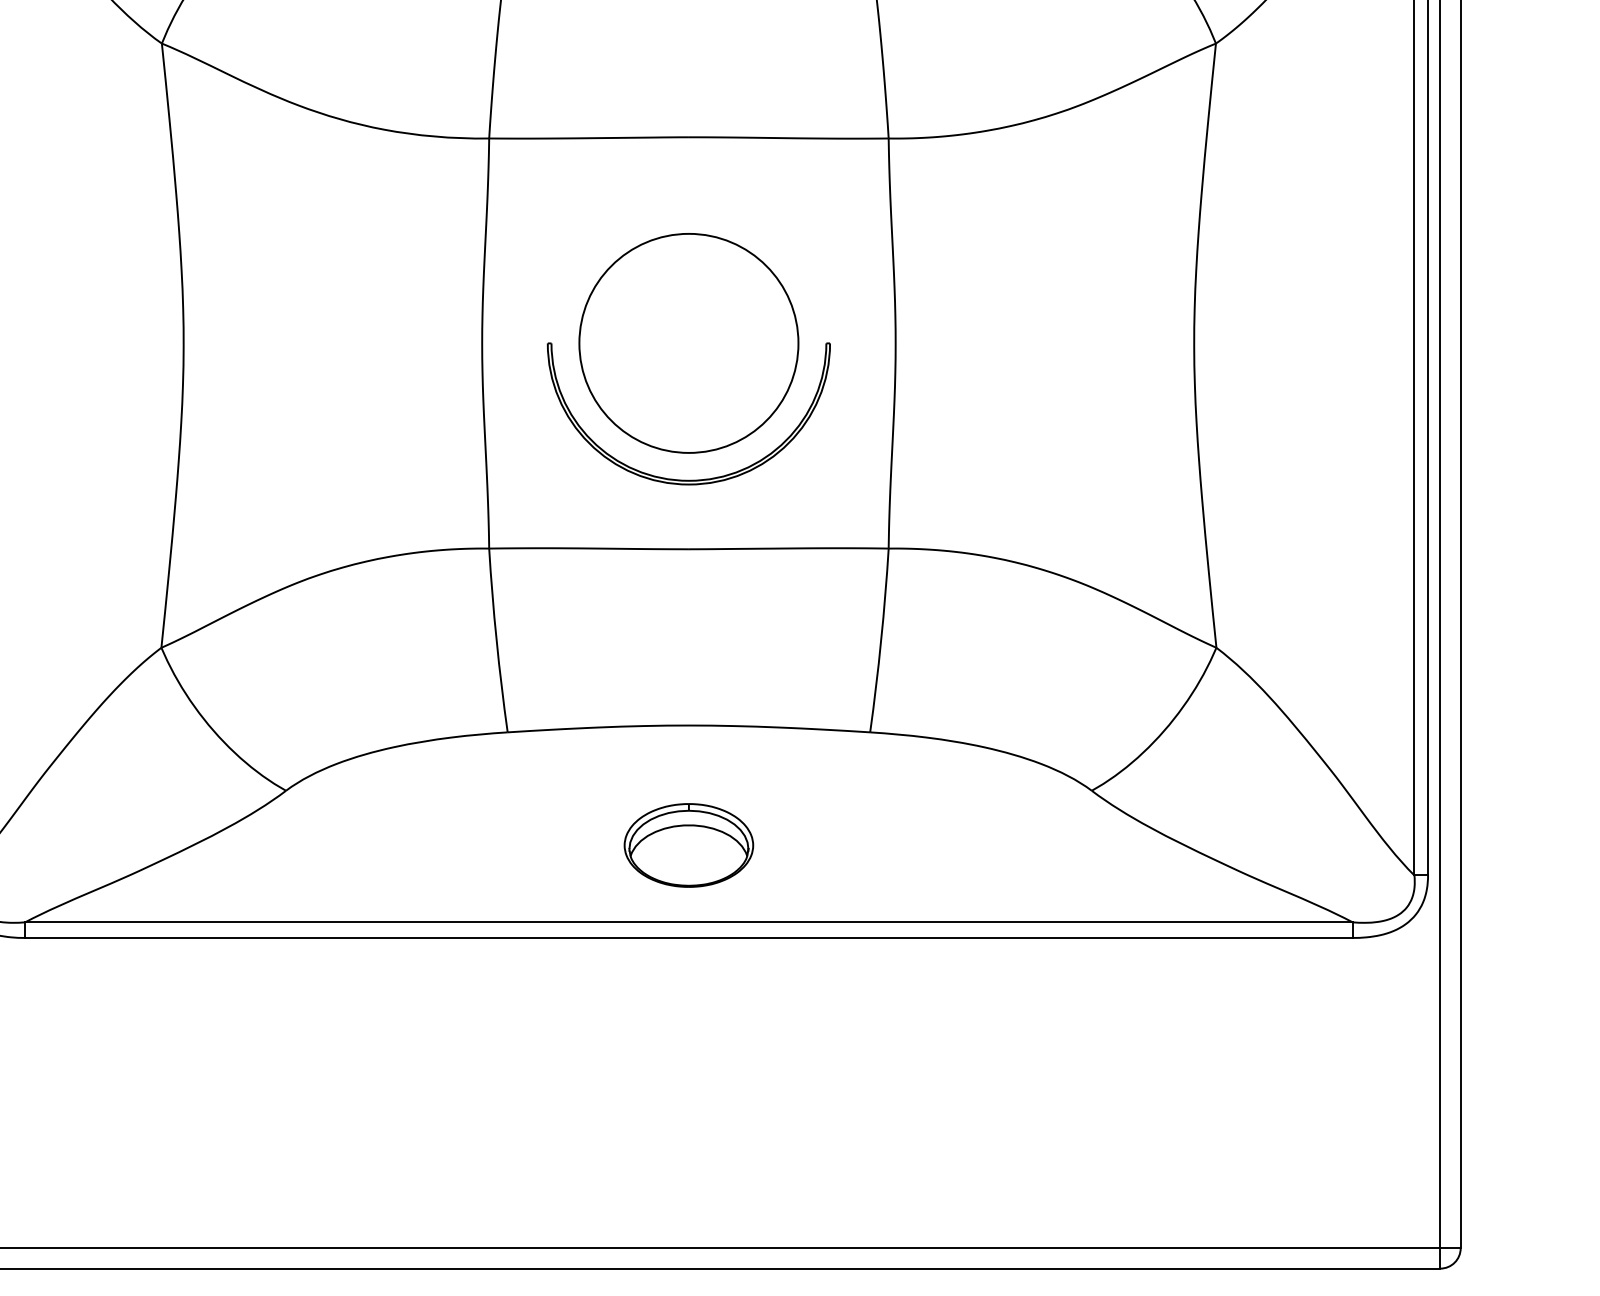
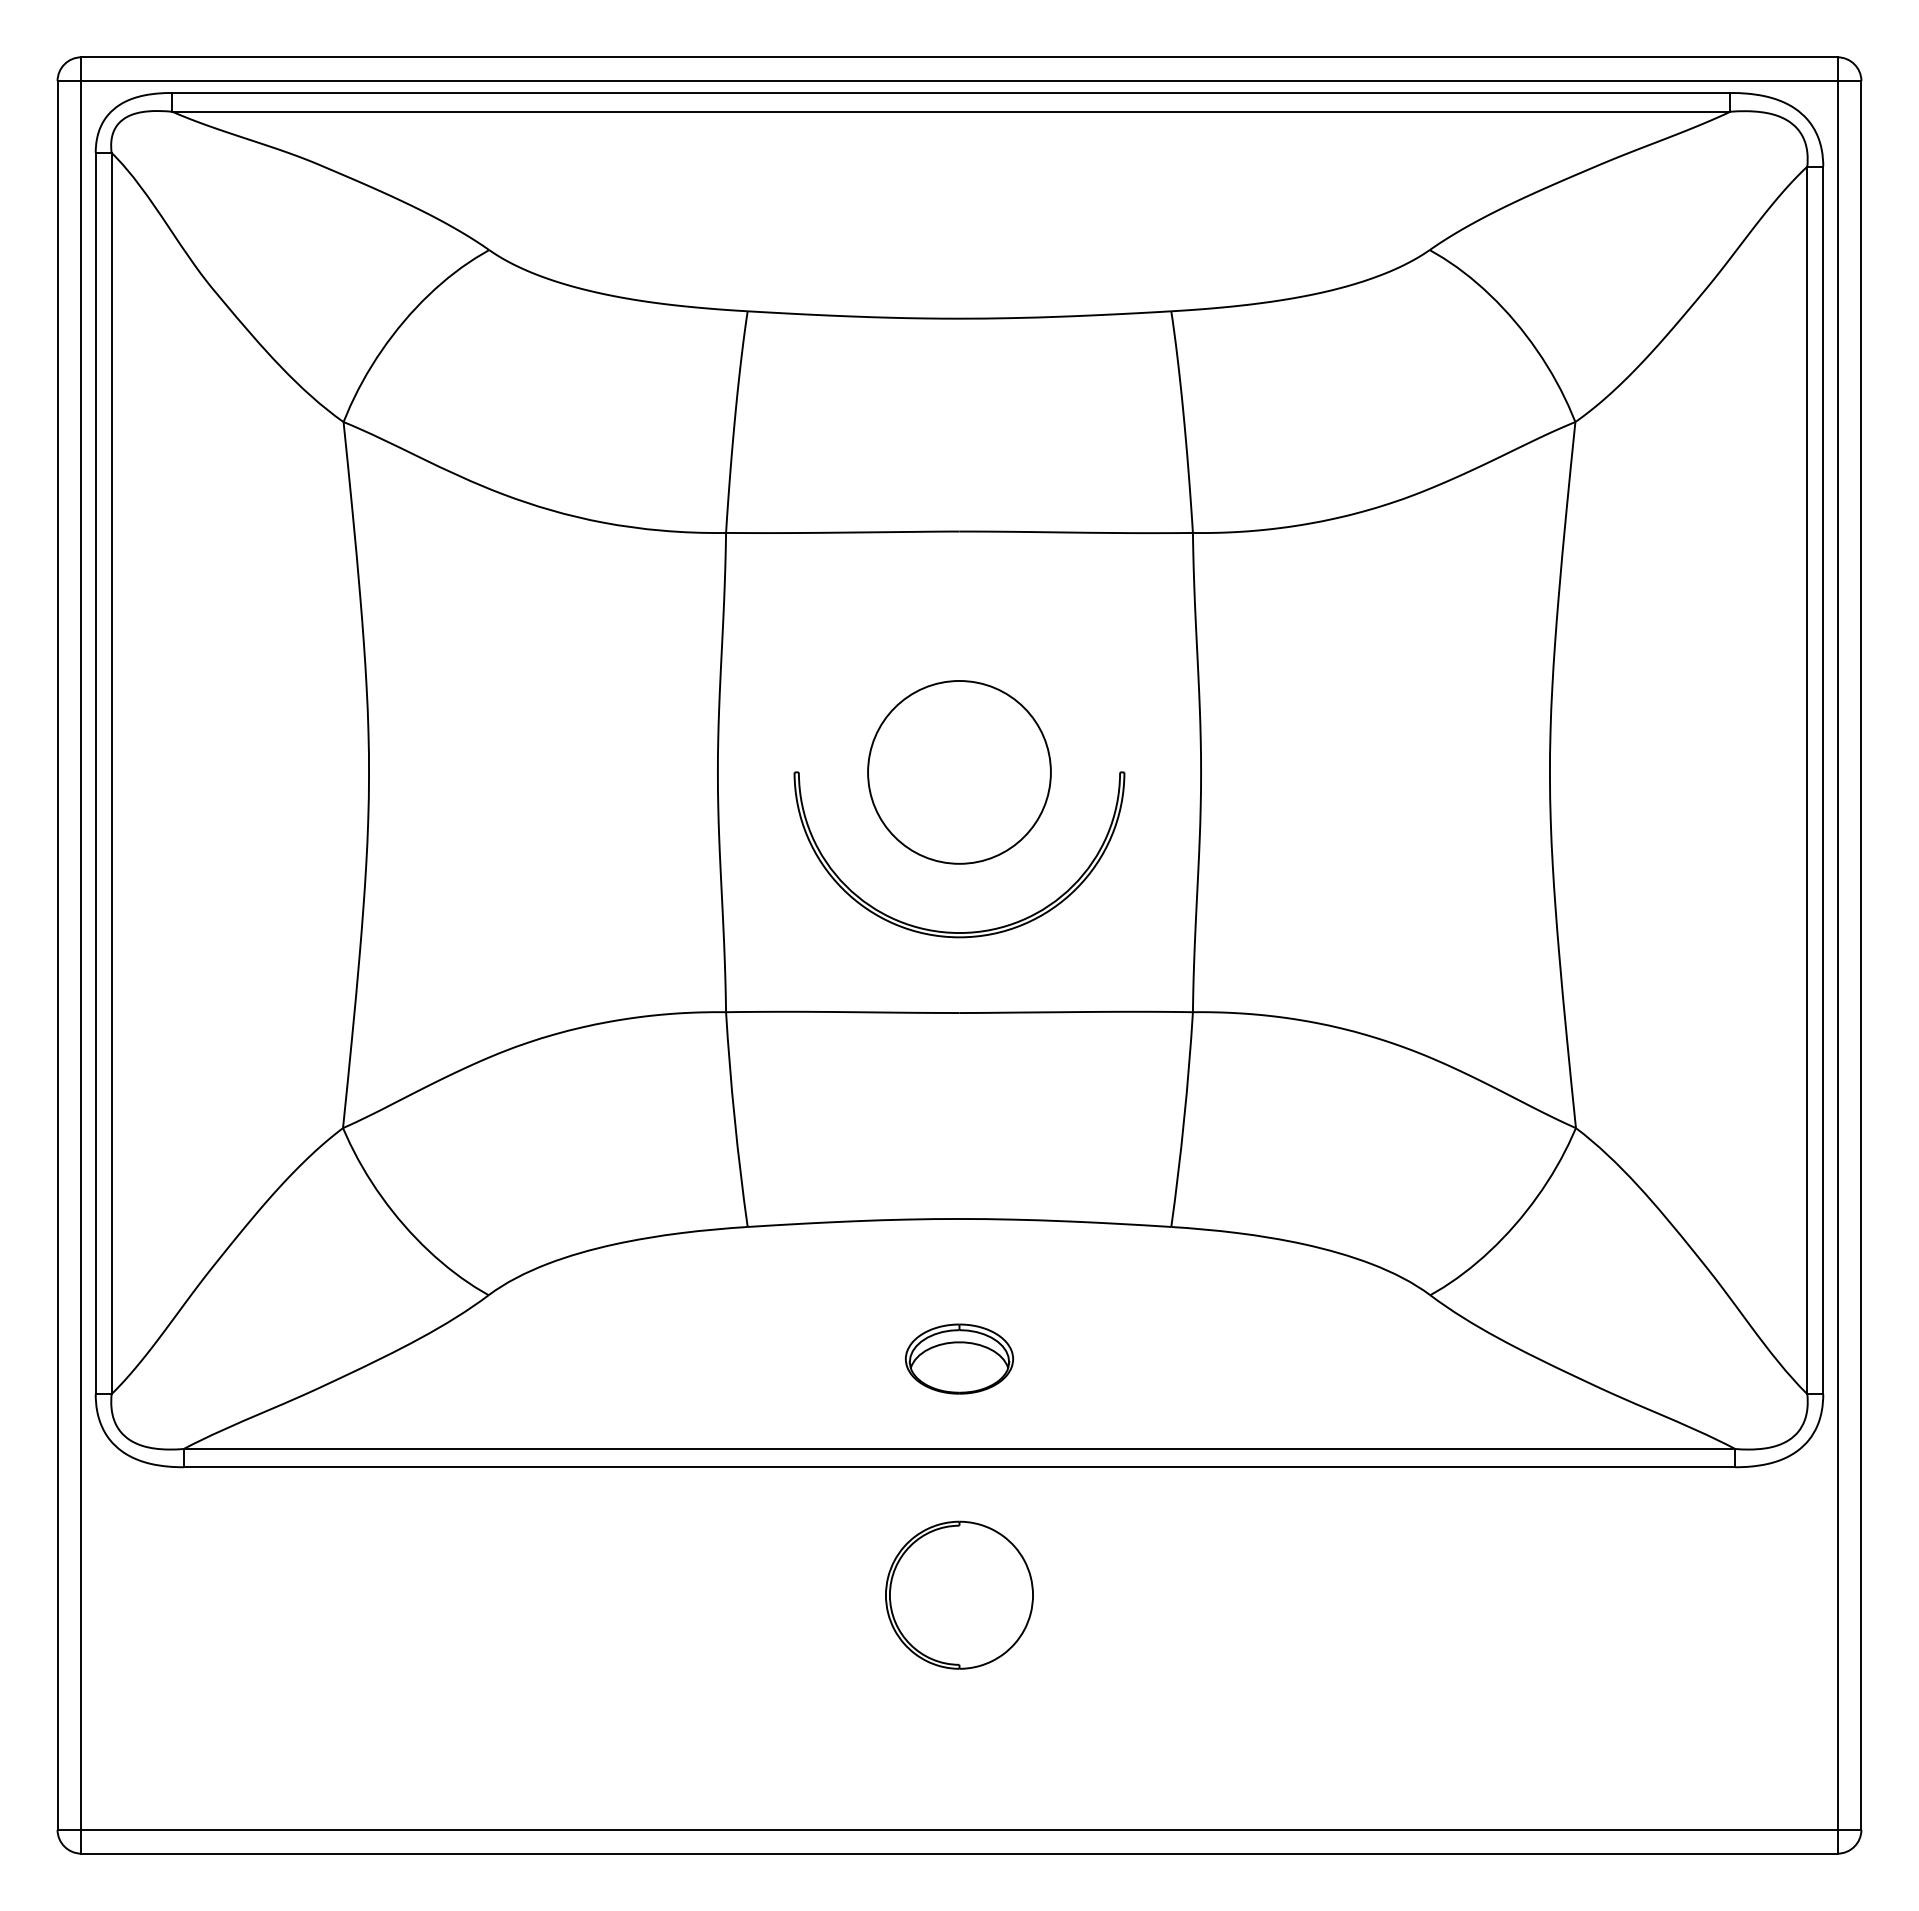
circle: (688, 342) -> (959, 771), size x0.71
part: (688, 844) -> (959, 1358), size x0.71
part: (688, 1046) -> (959, 1594), added

